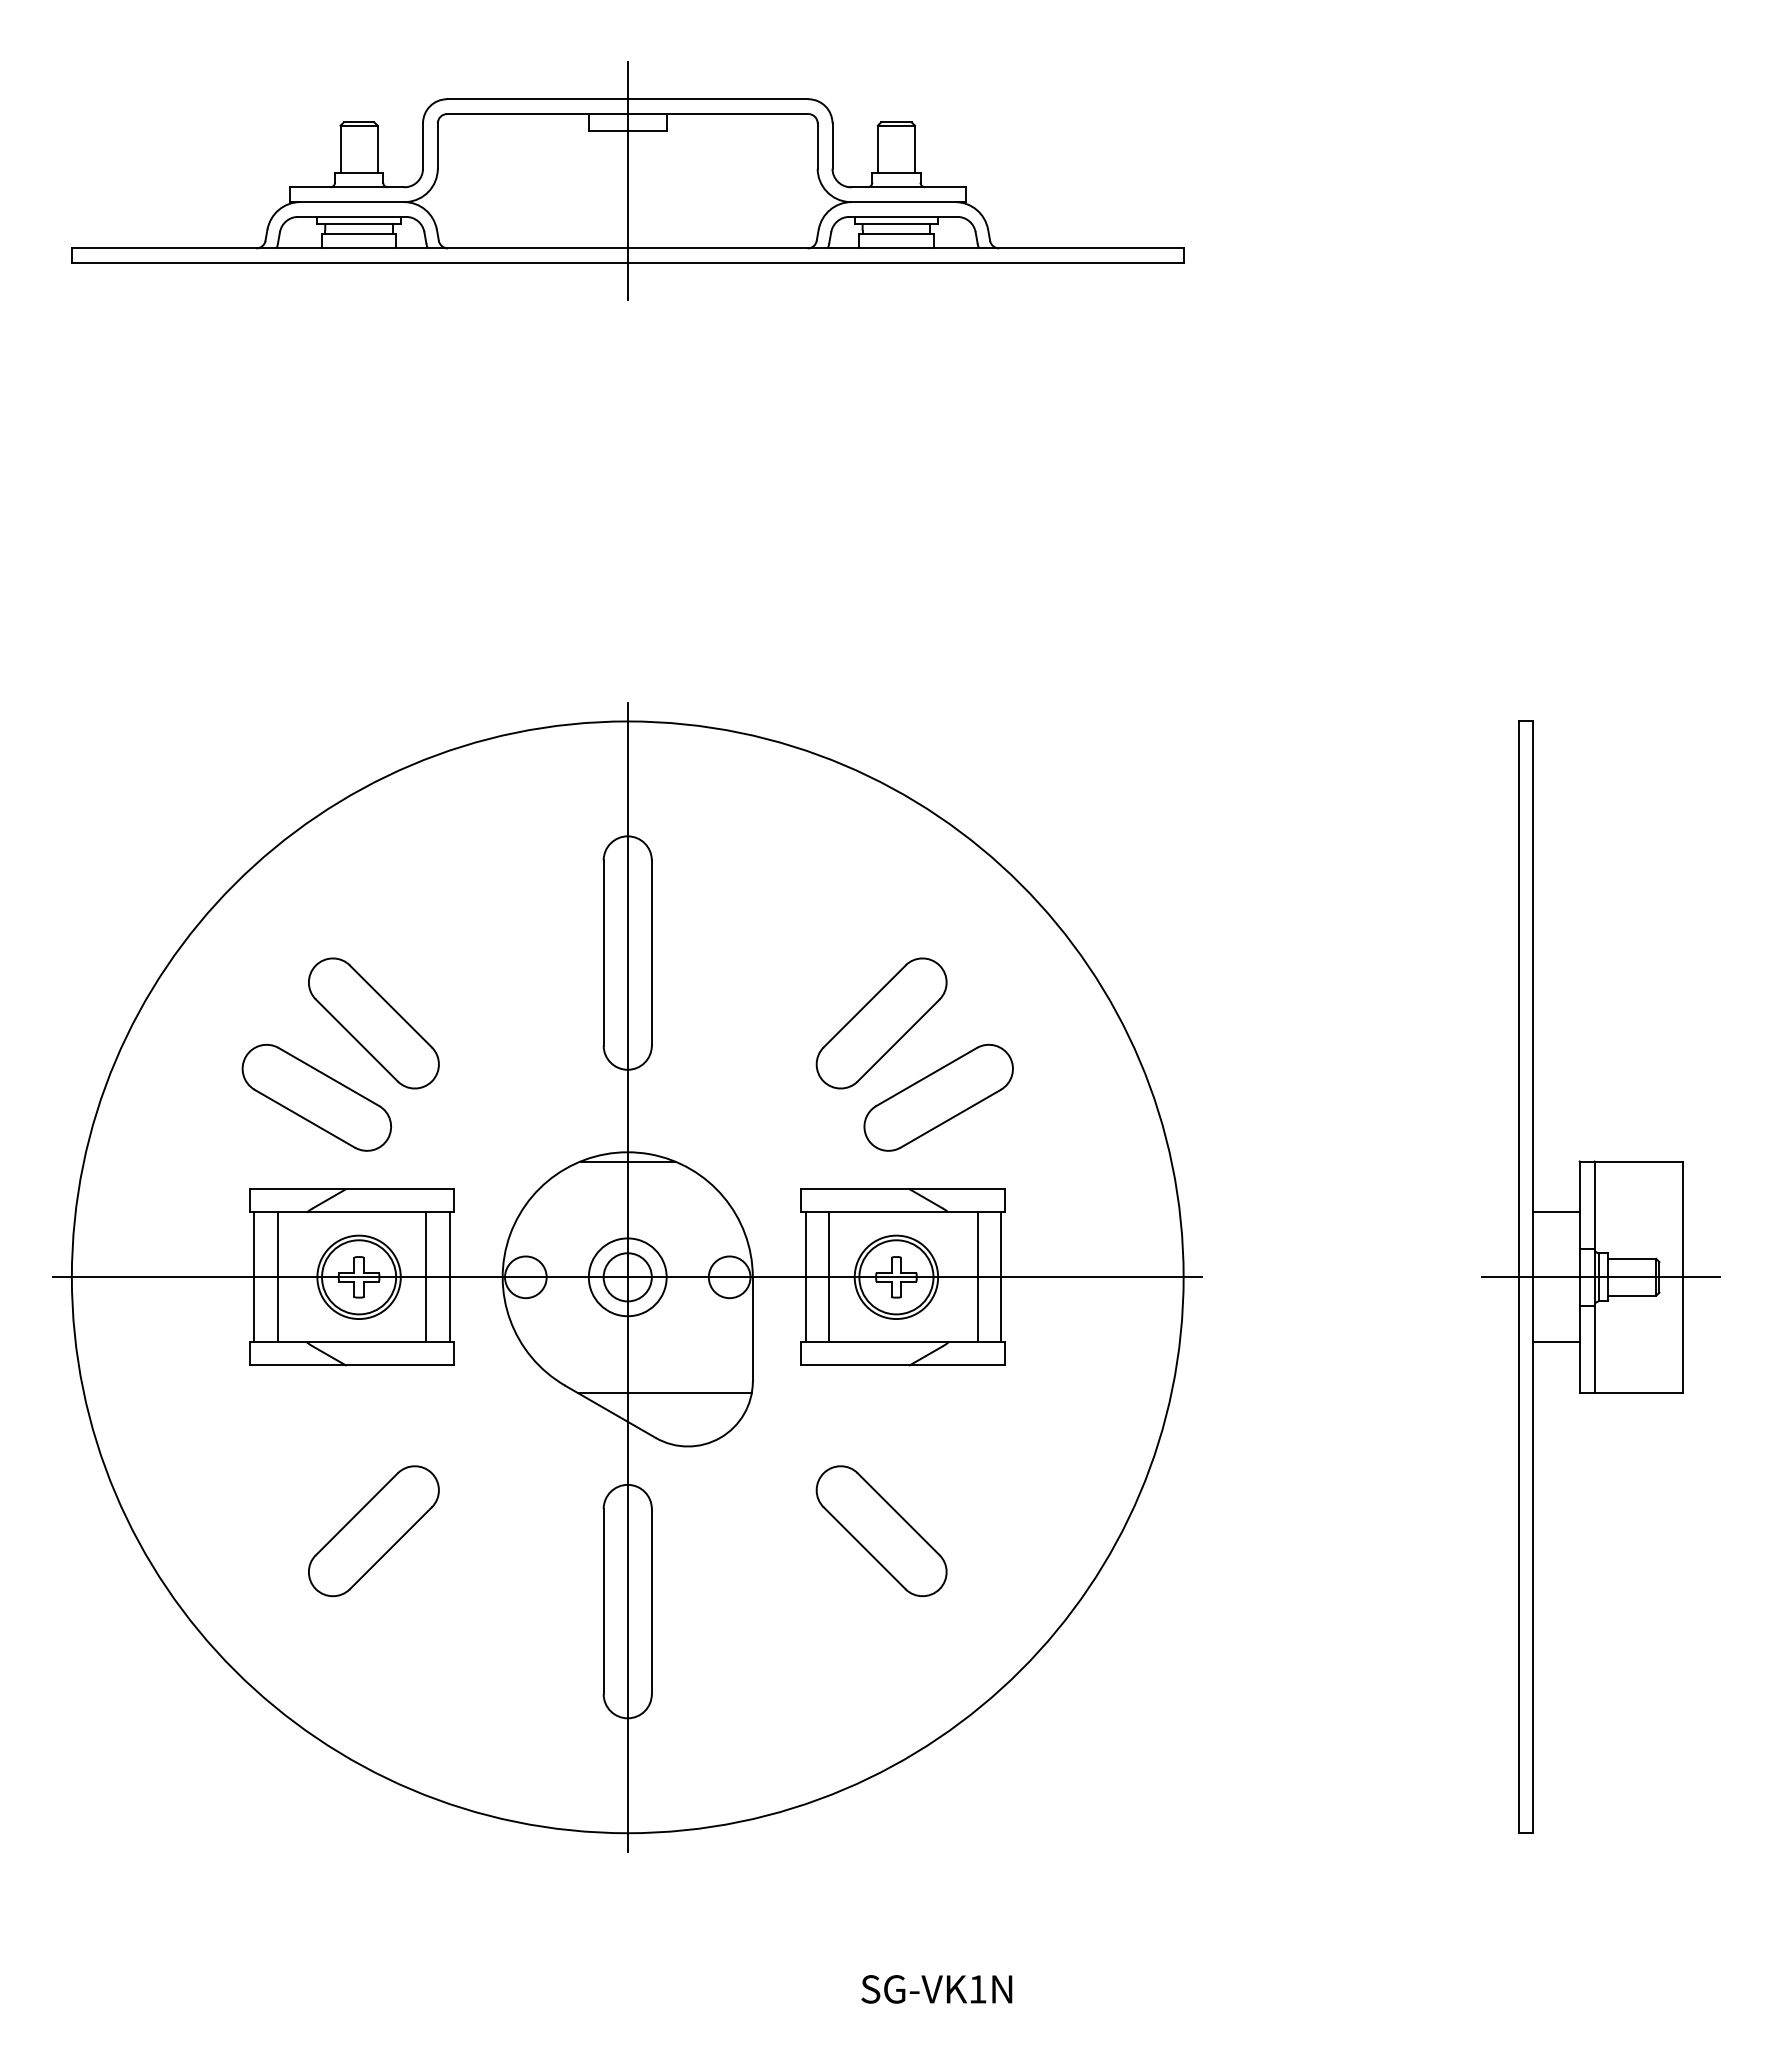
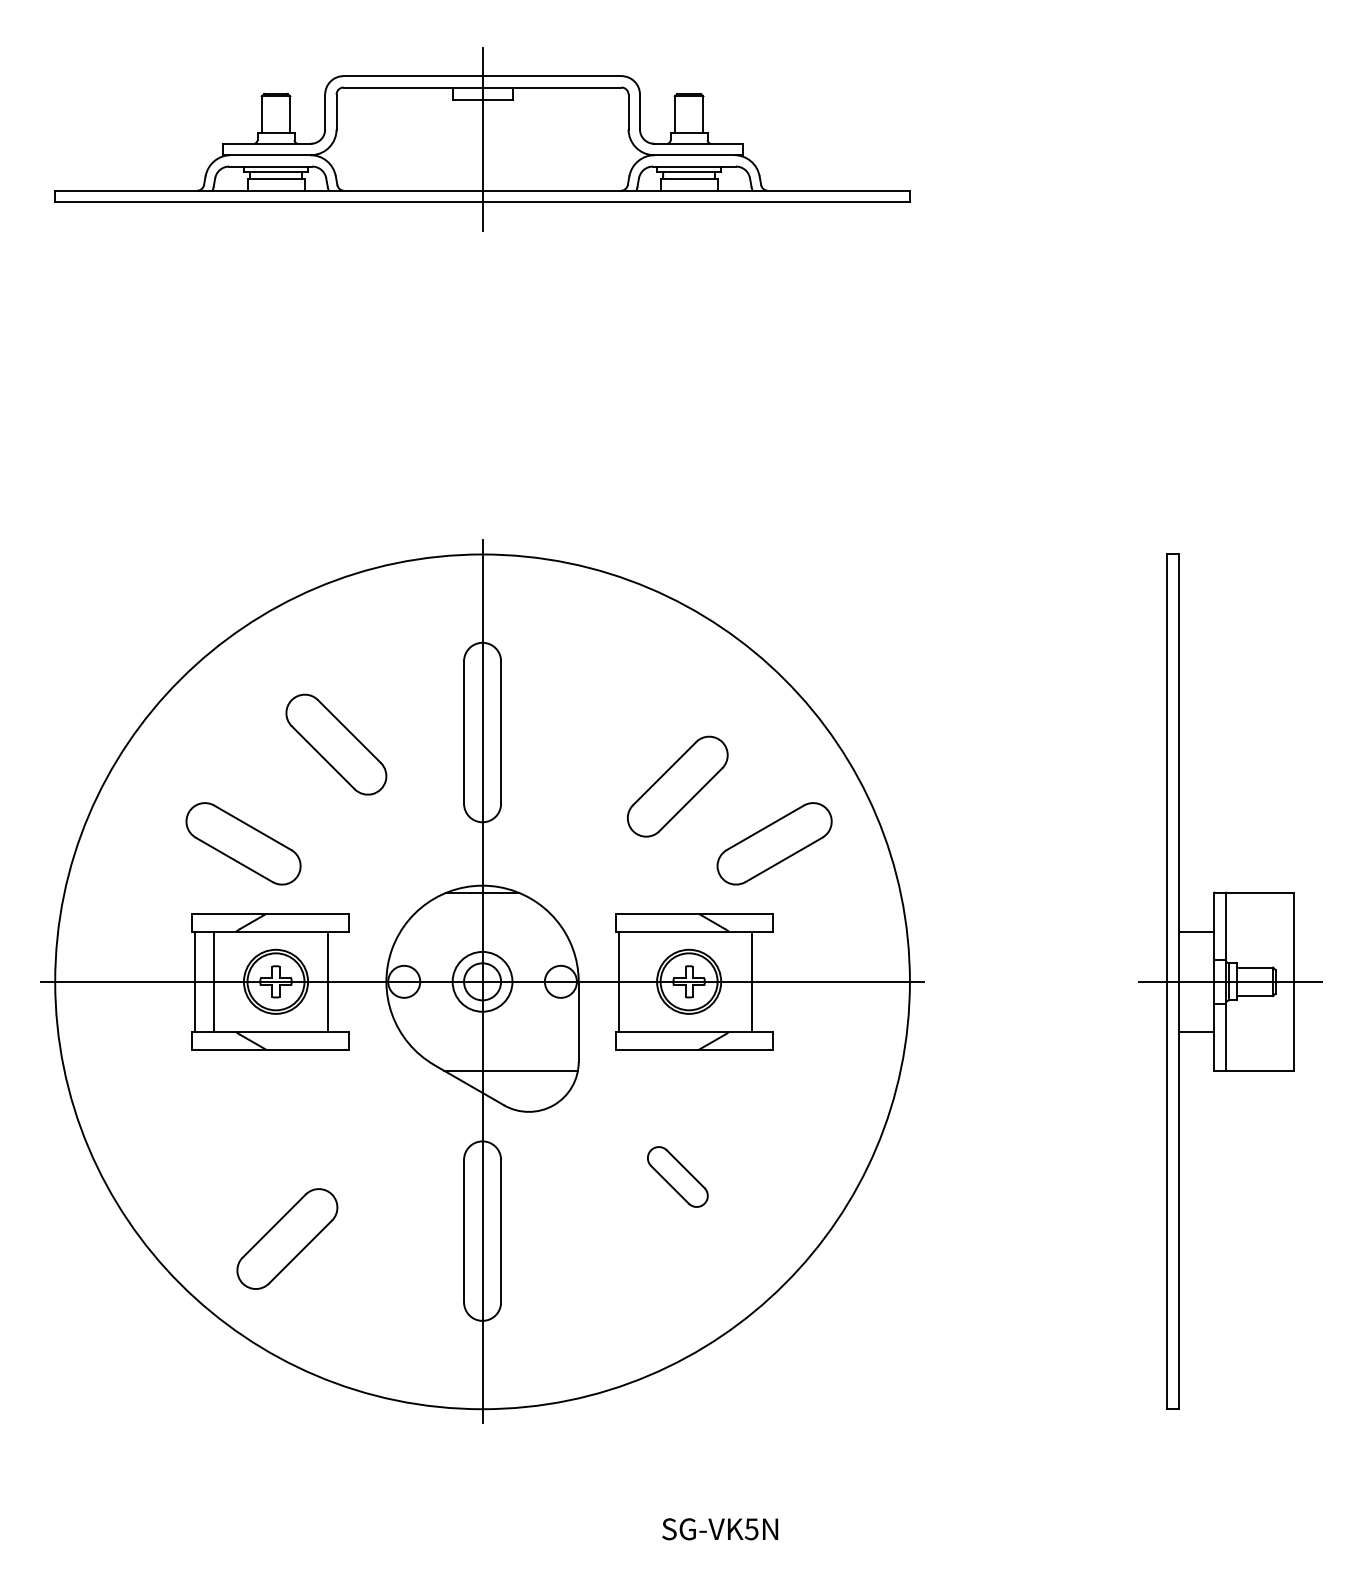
part: (374, 1023) -> (336, 744), moved
part: (938, 1097) -> (774, 843), moved
line: (449, 1276) -> (345, 981), removed
line: (829, 1276) -> (637, 981), removed
line: (1000, 1276) -> (769, 981), removed
part: (374, 1530) -> (287, 1238), moved
part: (881, 1530) -> (677, 1176), size x0.6
text: (977, 1989) -> (751, 1529), SG-VK1N -> SG-VK5N

